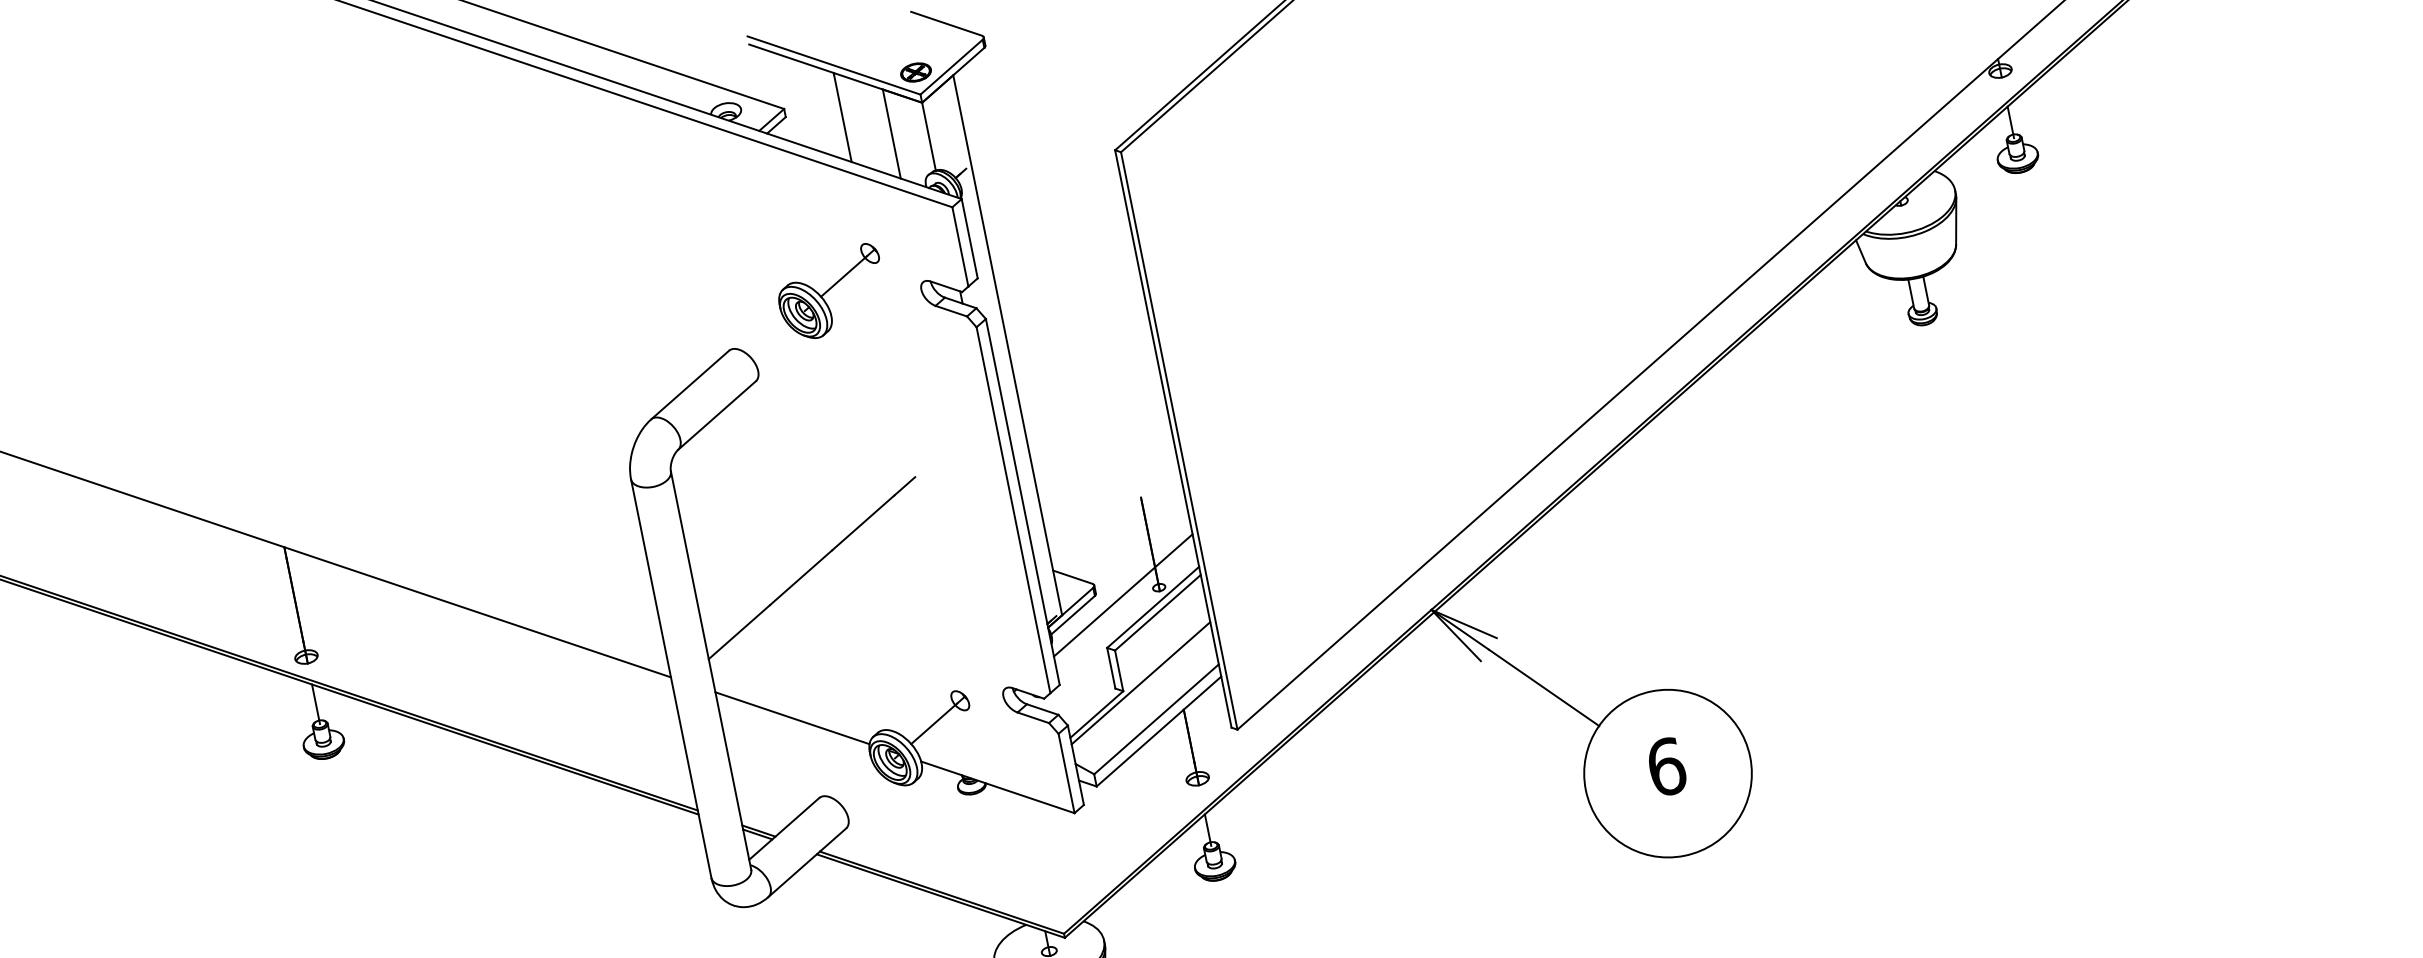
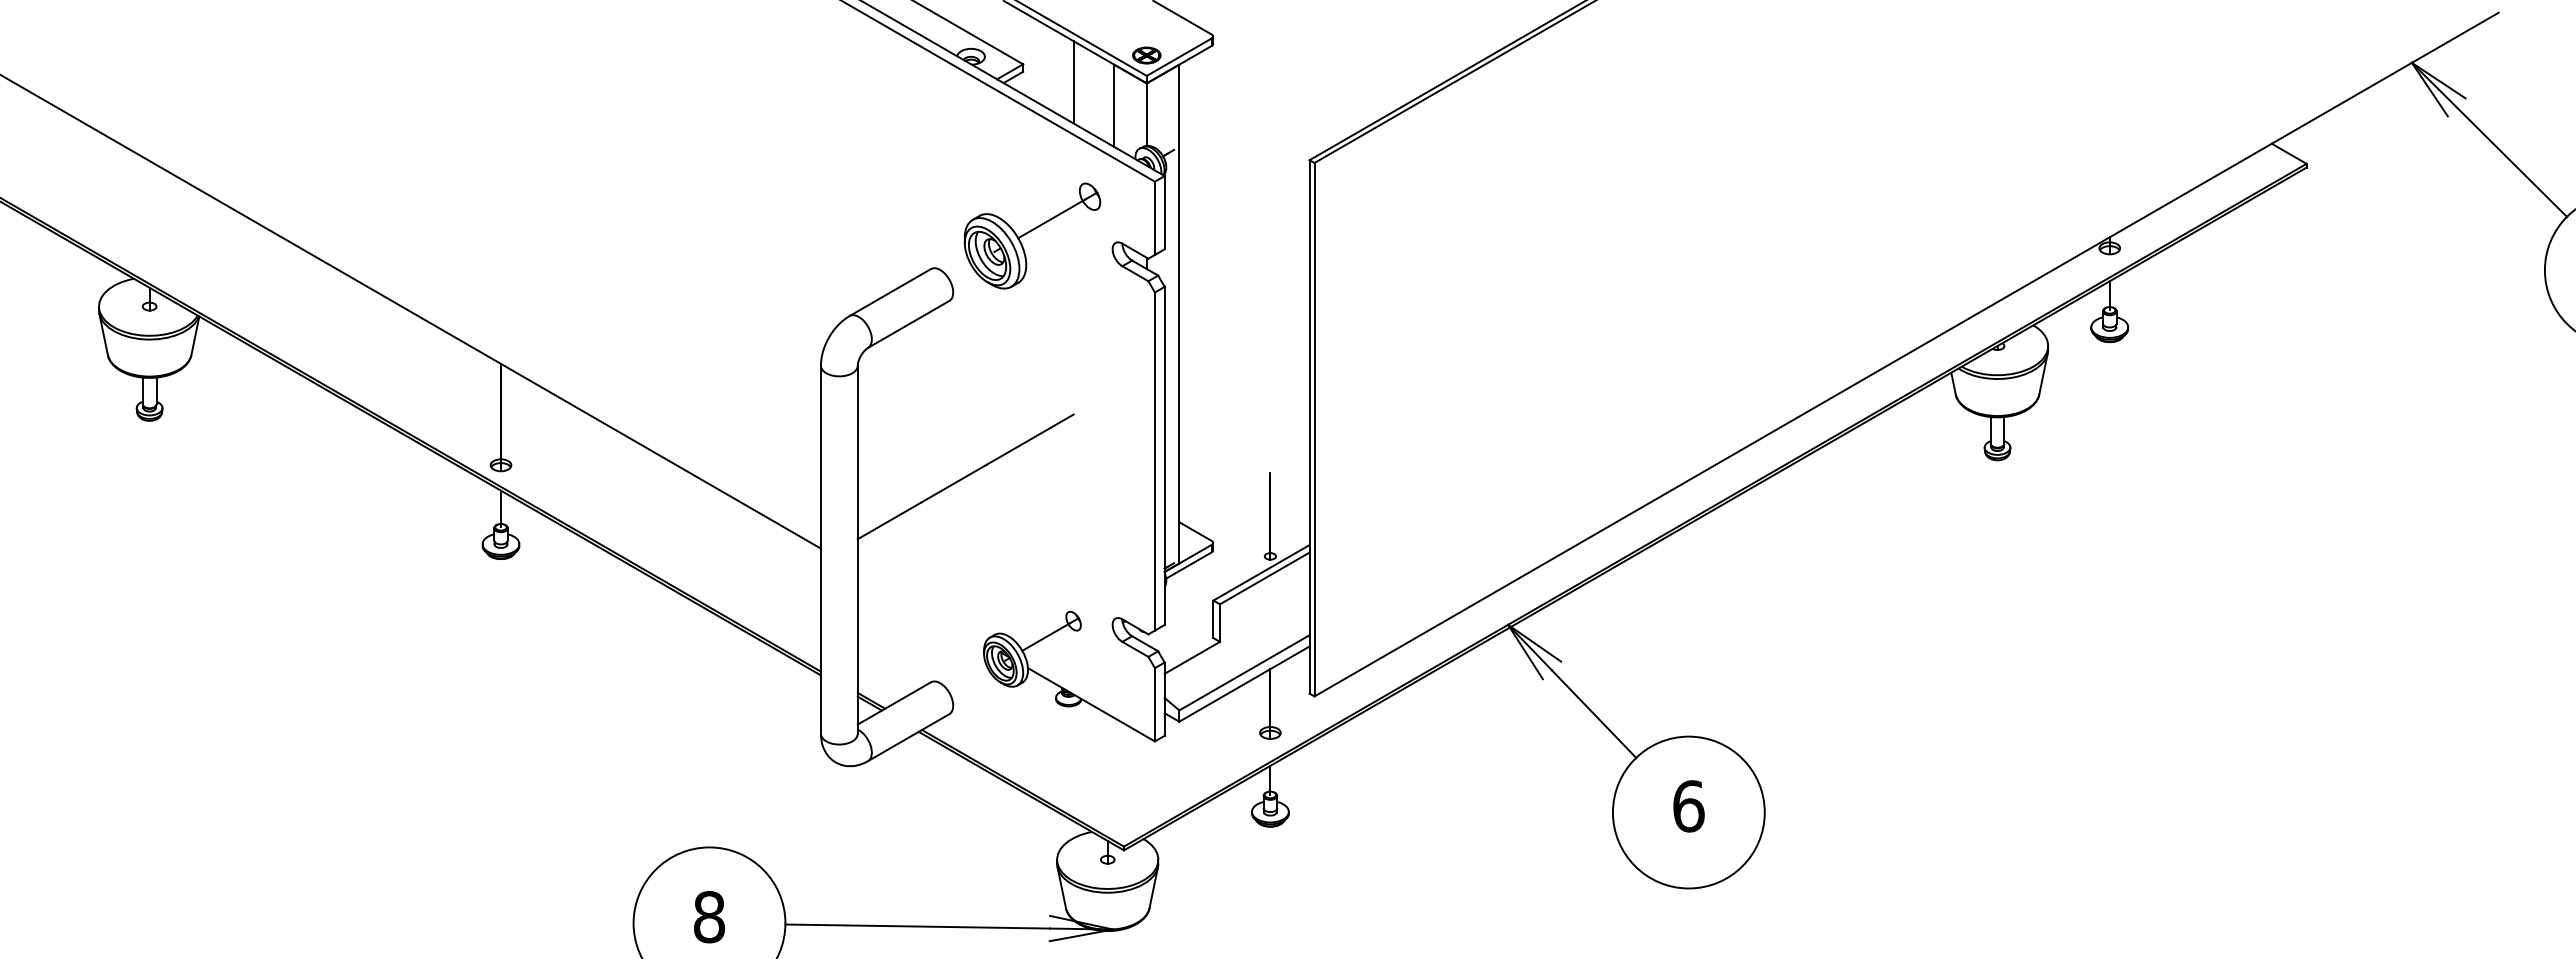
part: (831, 292) -> (1032, 235), size x1.4
line: (1122, 595) -> (1236, 556), removed
line: (1140, 682) -> (1236, 637), removed
line: (792, 718) -> (921, 606), removed

